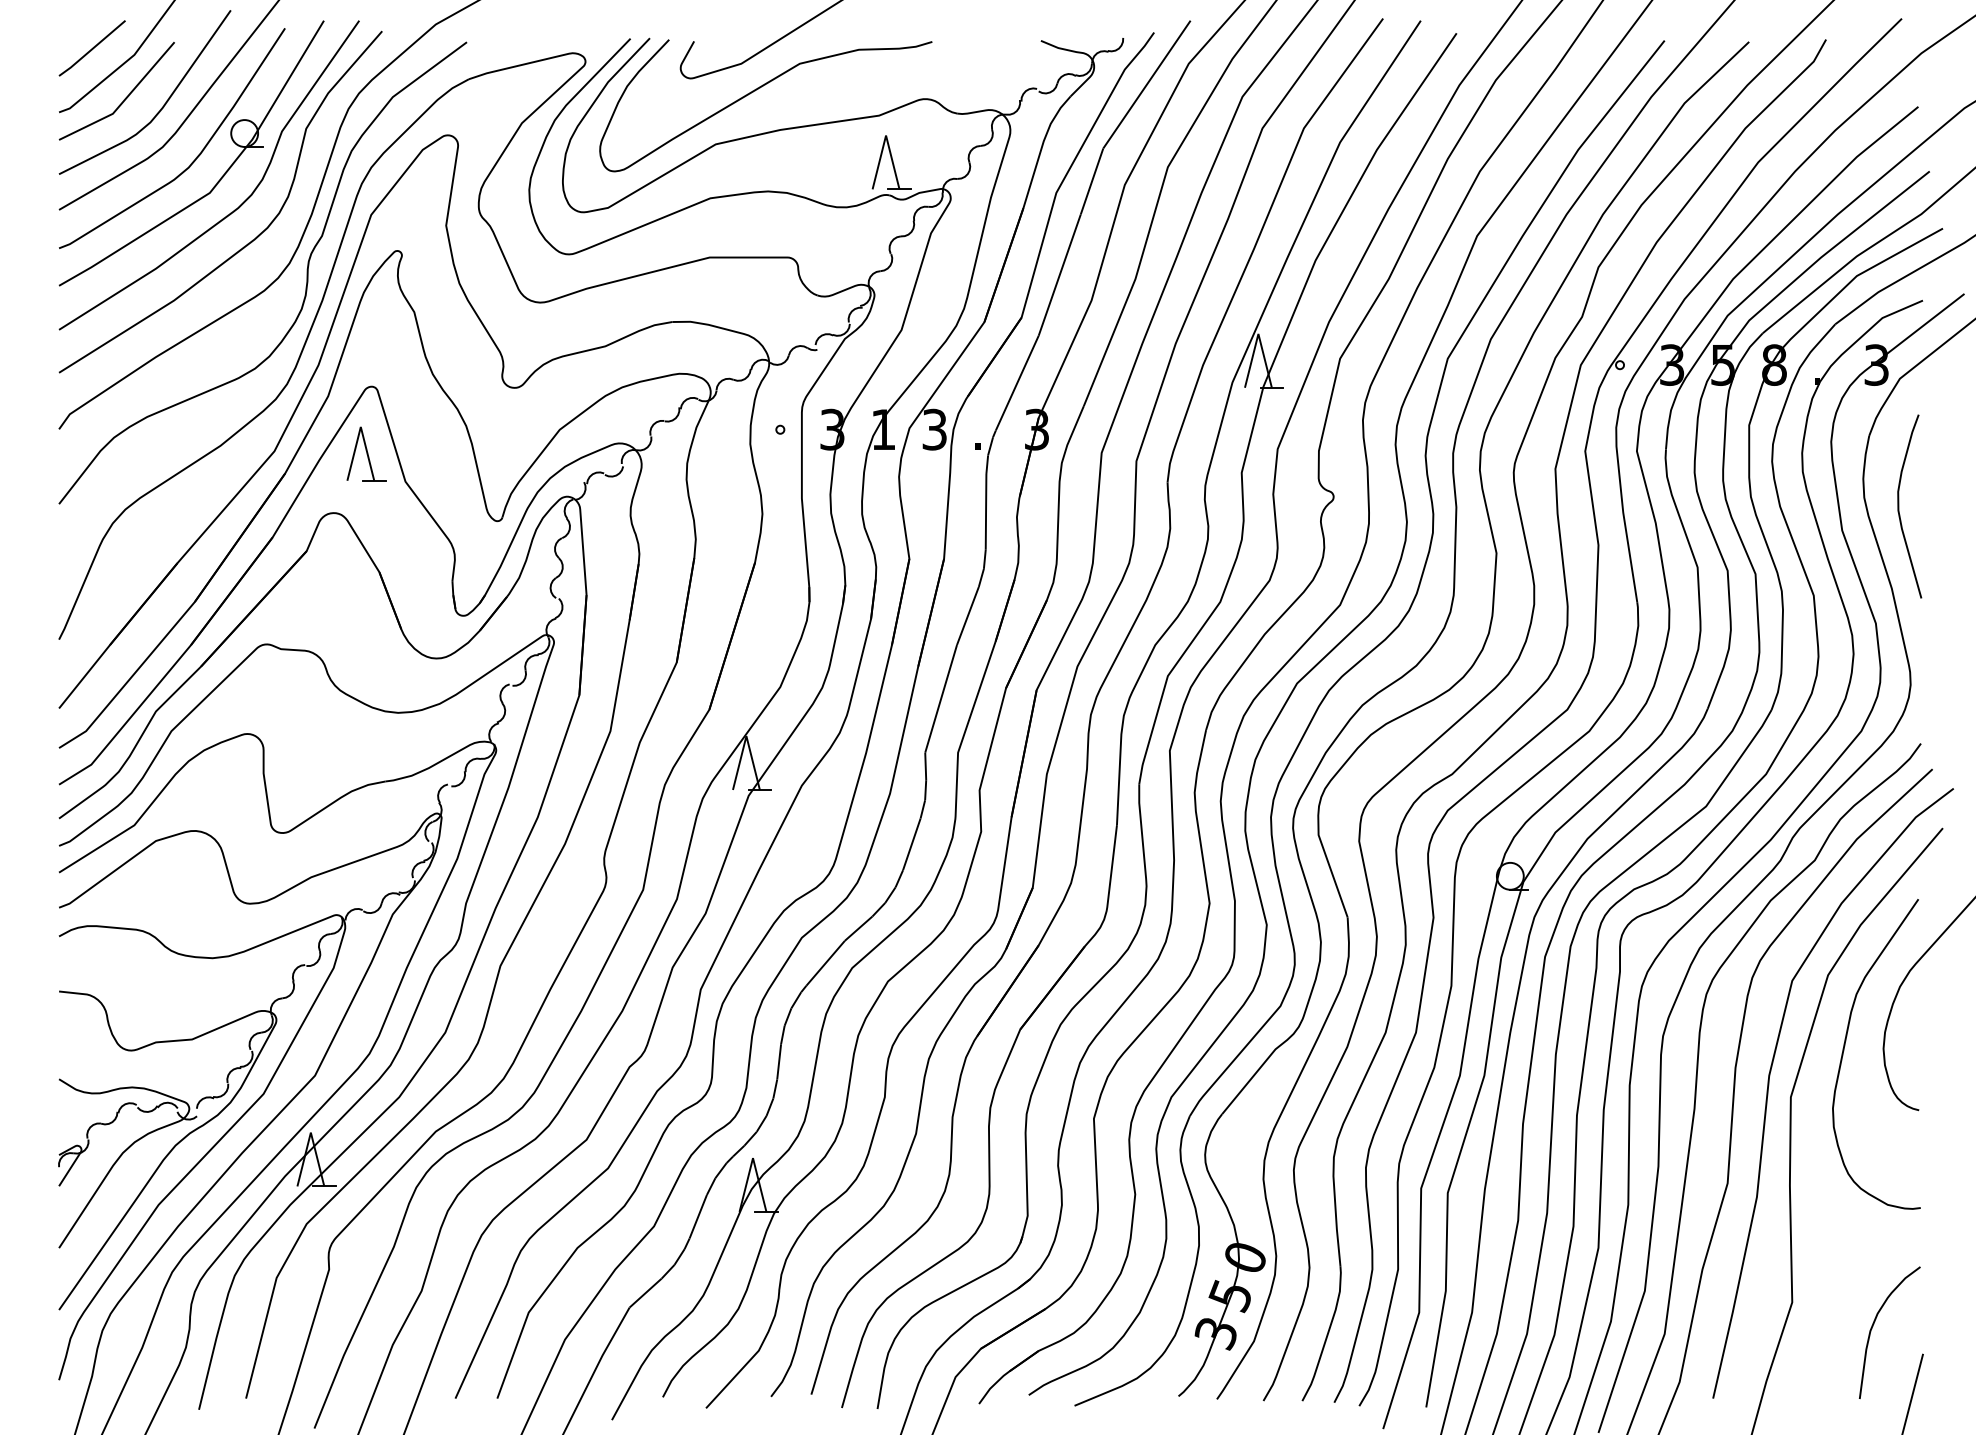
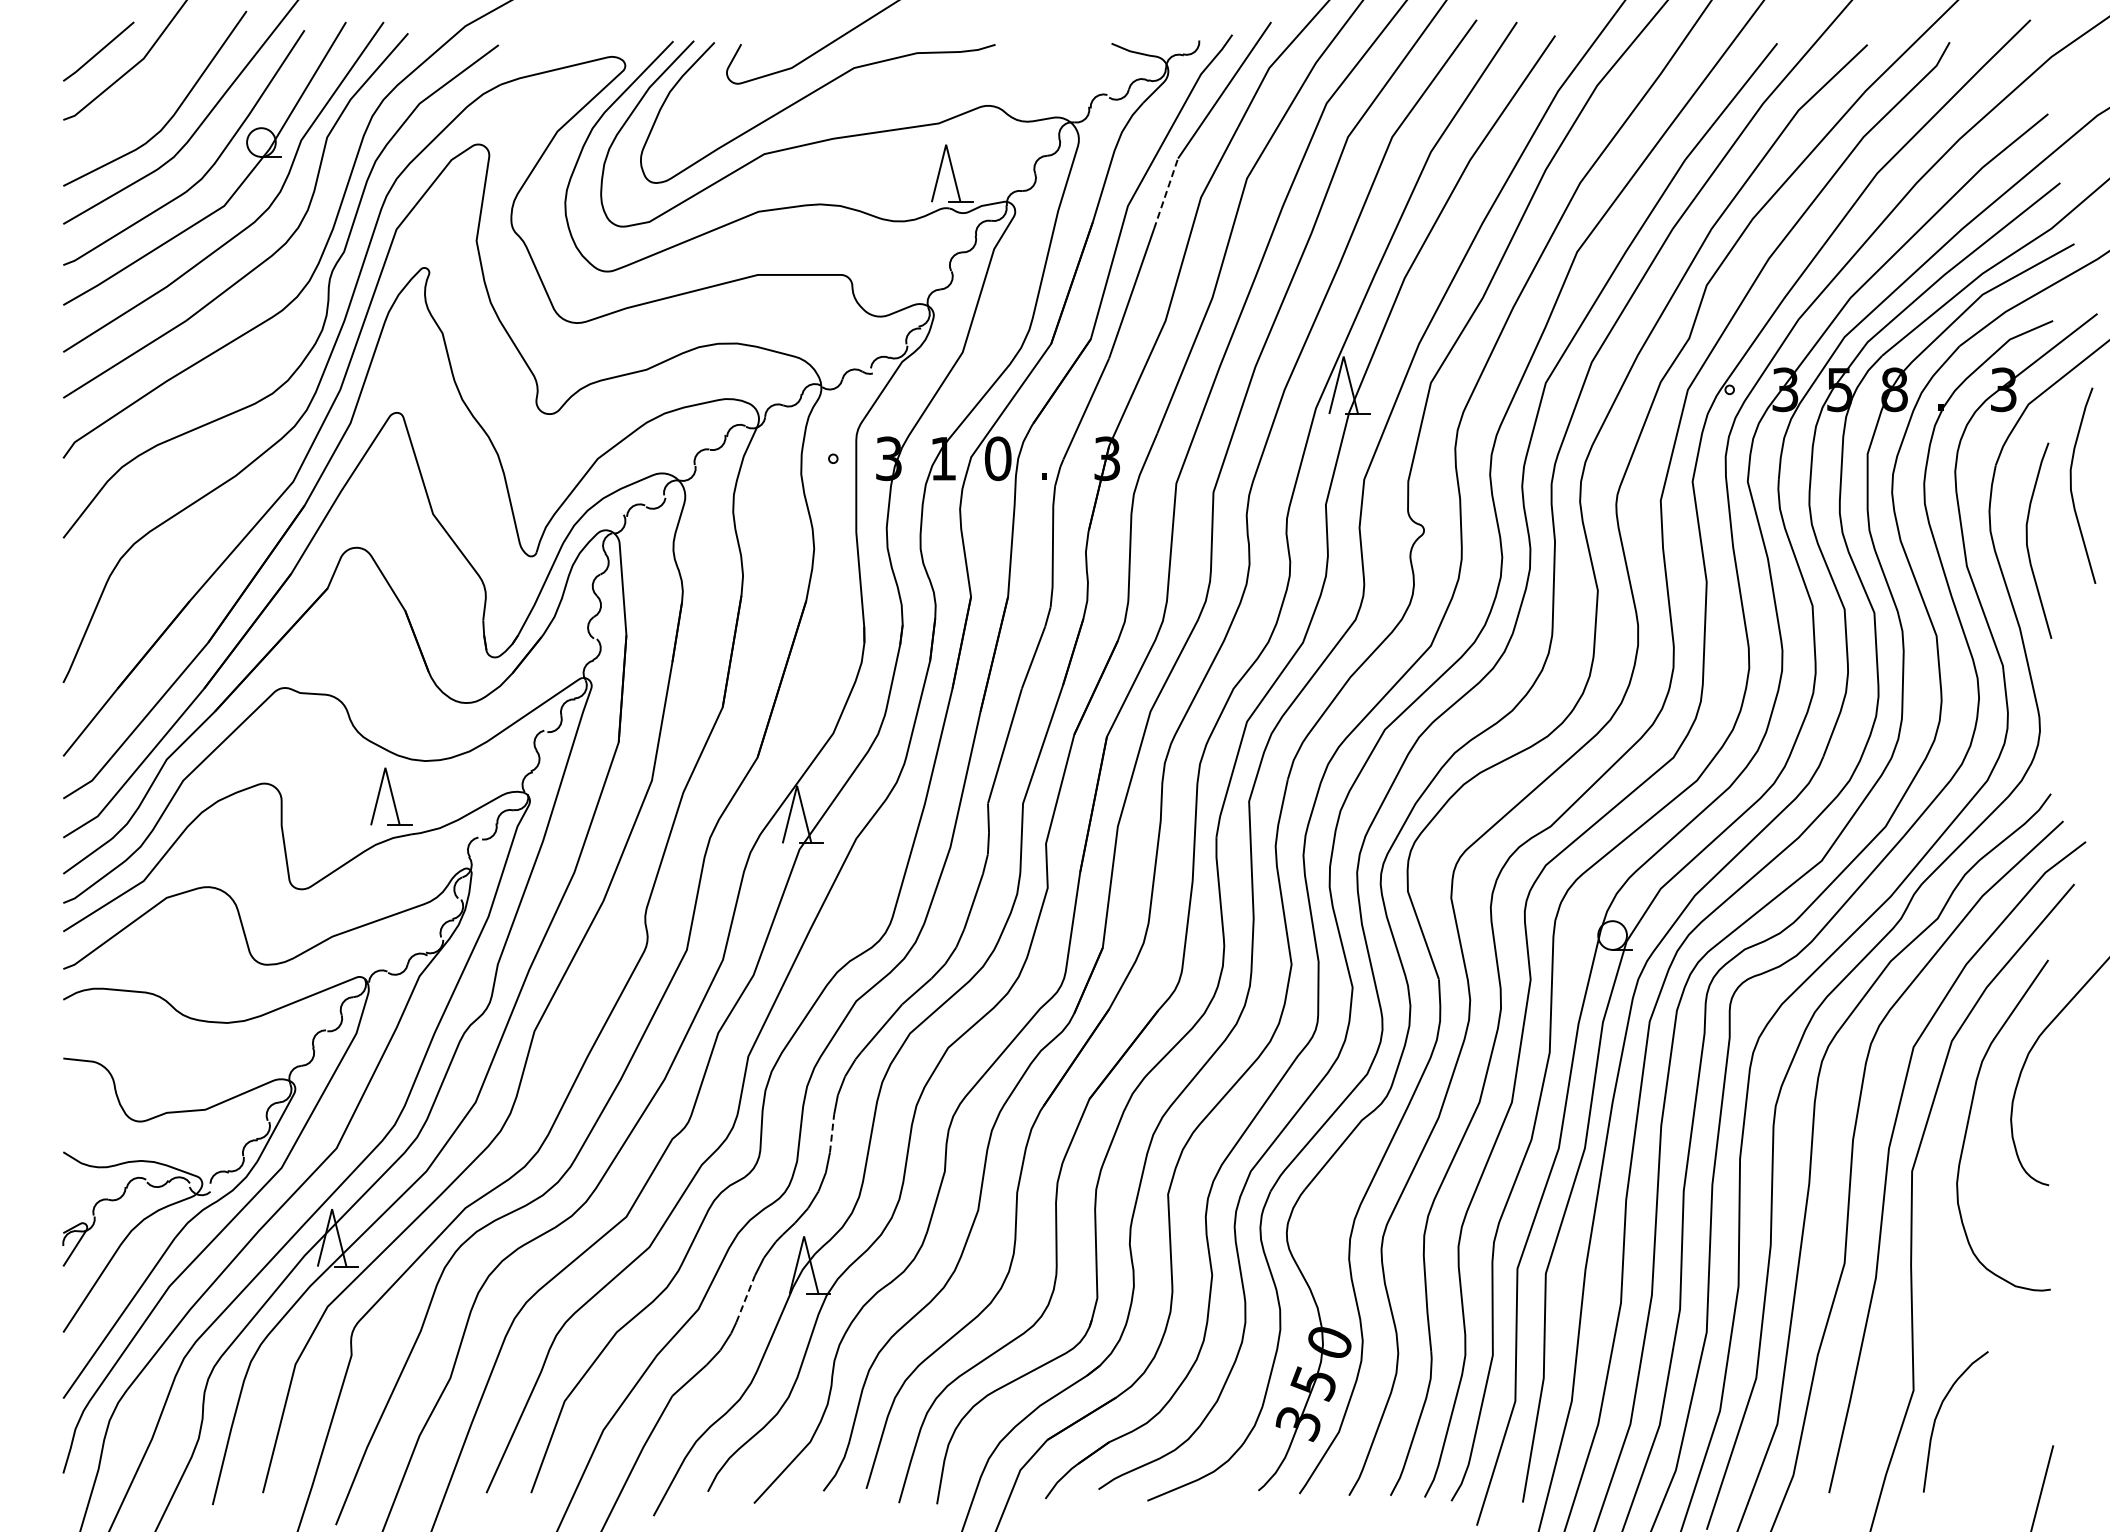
line: (126, 95) -> (135, 102), removed
line: (1092, 181) -> (1166, 193), solid -> dashed
text: (934, 429) -> (997, 458), 3 -> 0
part: (366, 453) -> (391, 796), moved
curve: (1940, 454) -> (2071, 485), added
line: (779, 1061) -> (832, 1133), solid -> dashed
line: (698, 1216) -> (745, 1298), solid -> dashed
curve: (1874, 1324) -> (1939, 1412), moved

